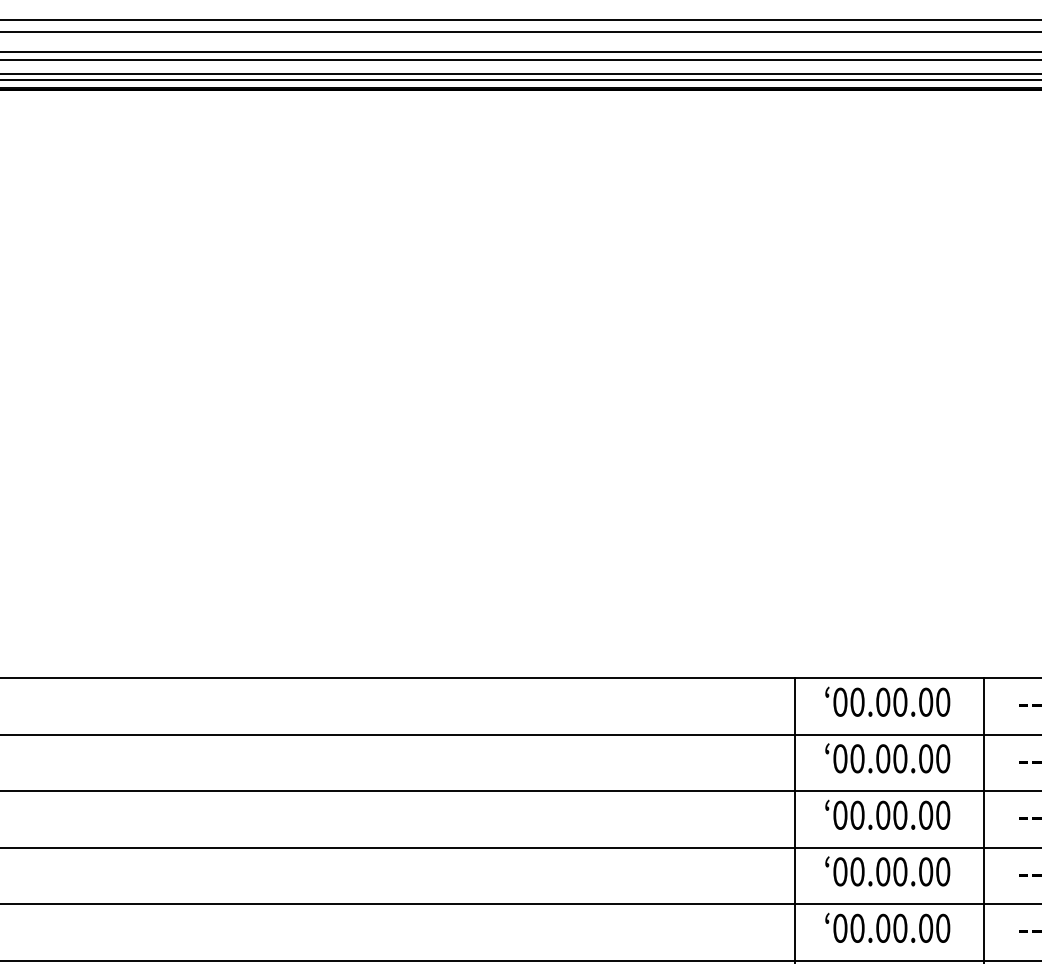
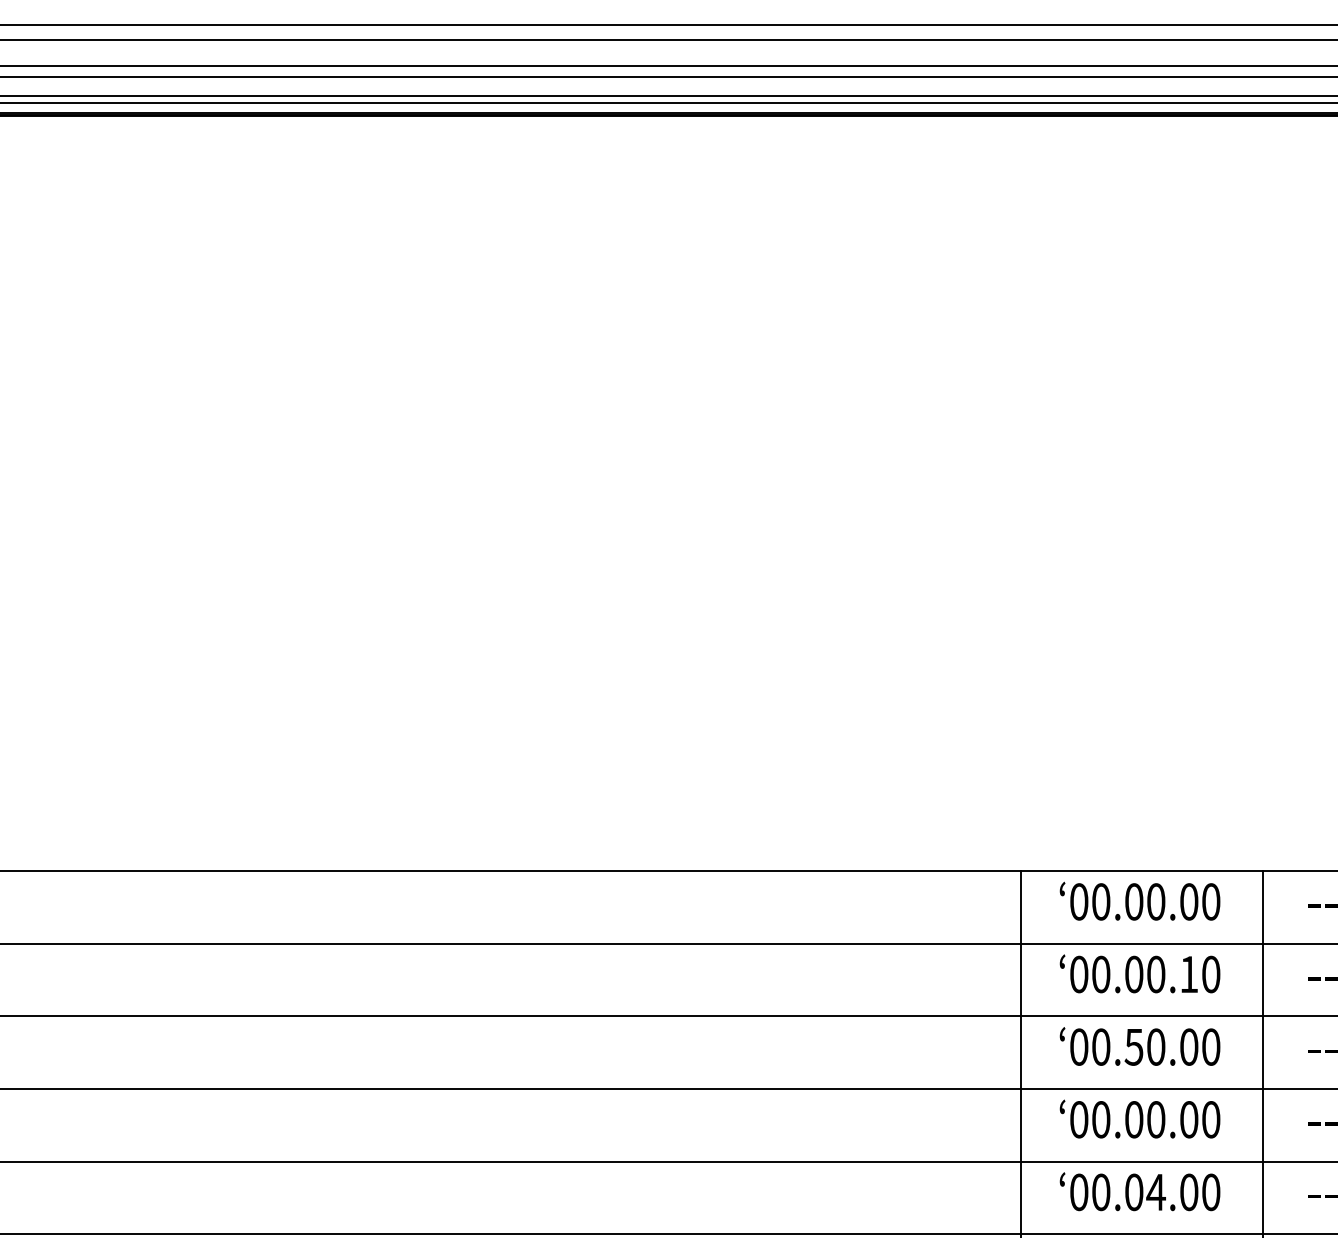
text: (926, 758) -> (1189, 974), 00.00.00 -> 00.00.10
text: (882, 814) -> (1133, 1046), 00.00.00 -> 00.50.00
text: (899, 927) -> (1155, 1191), 00.00.00 -> 00.04.00

